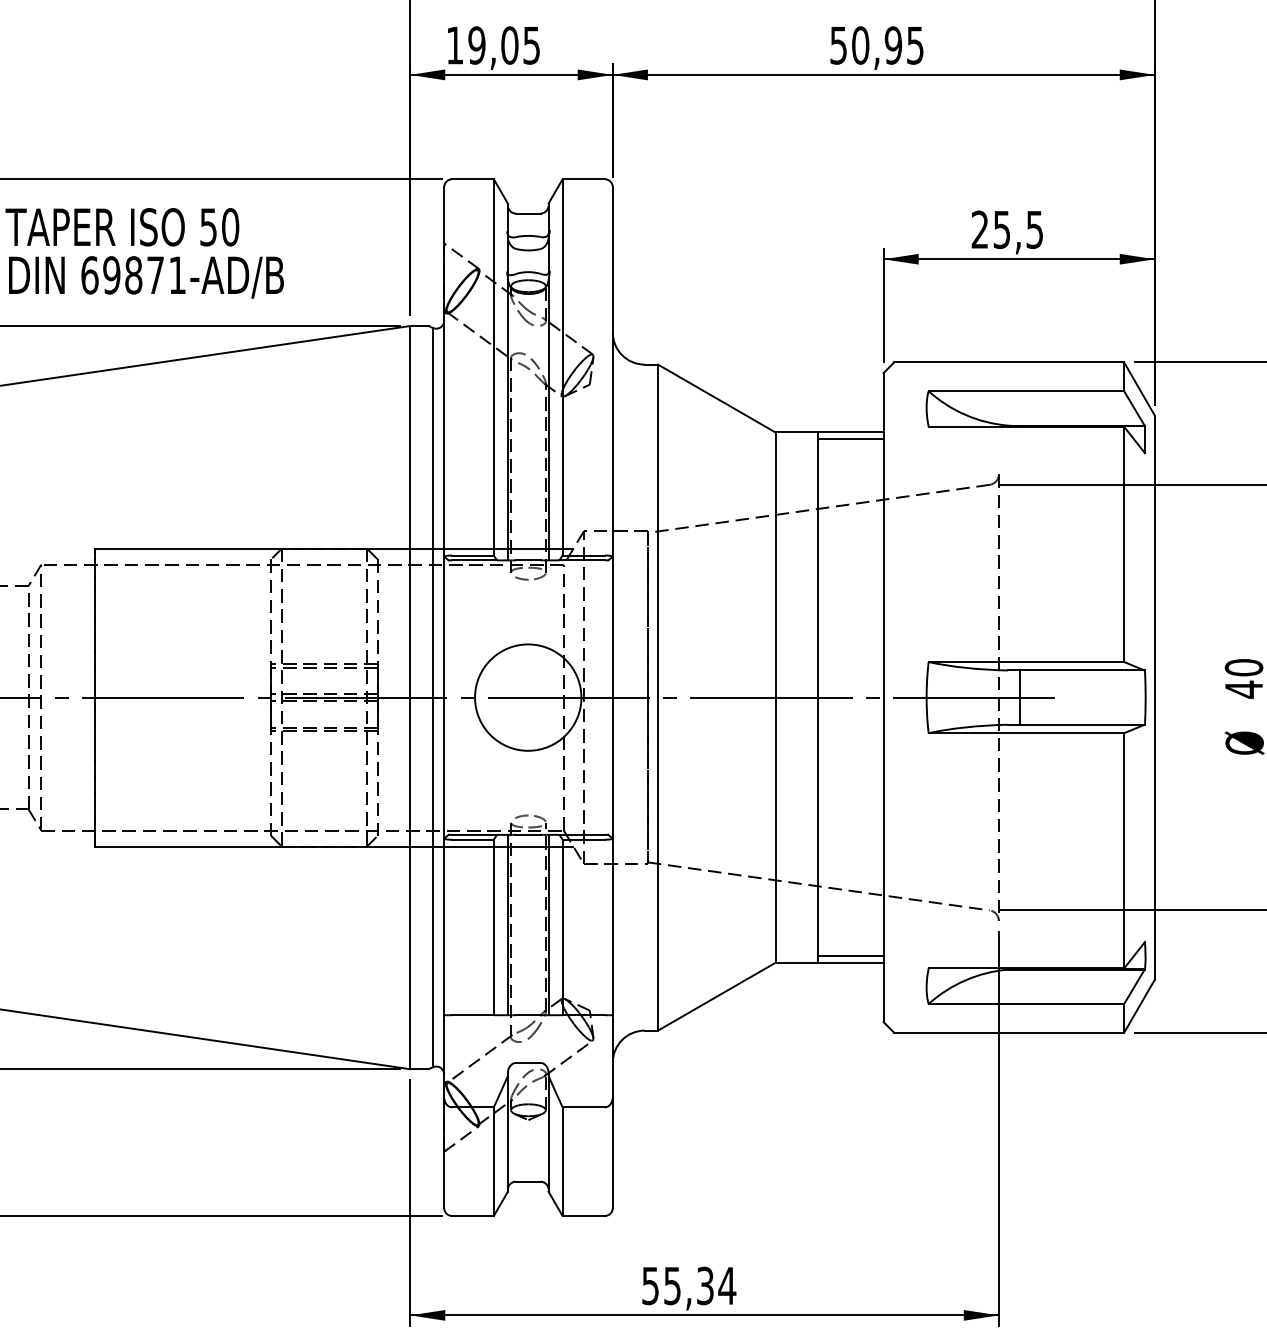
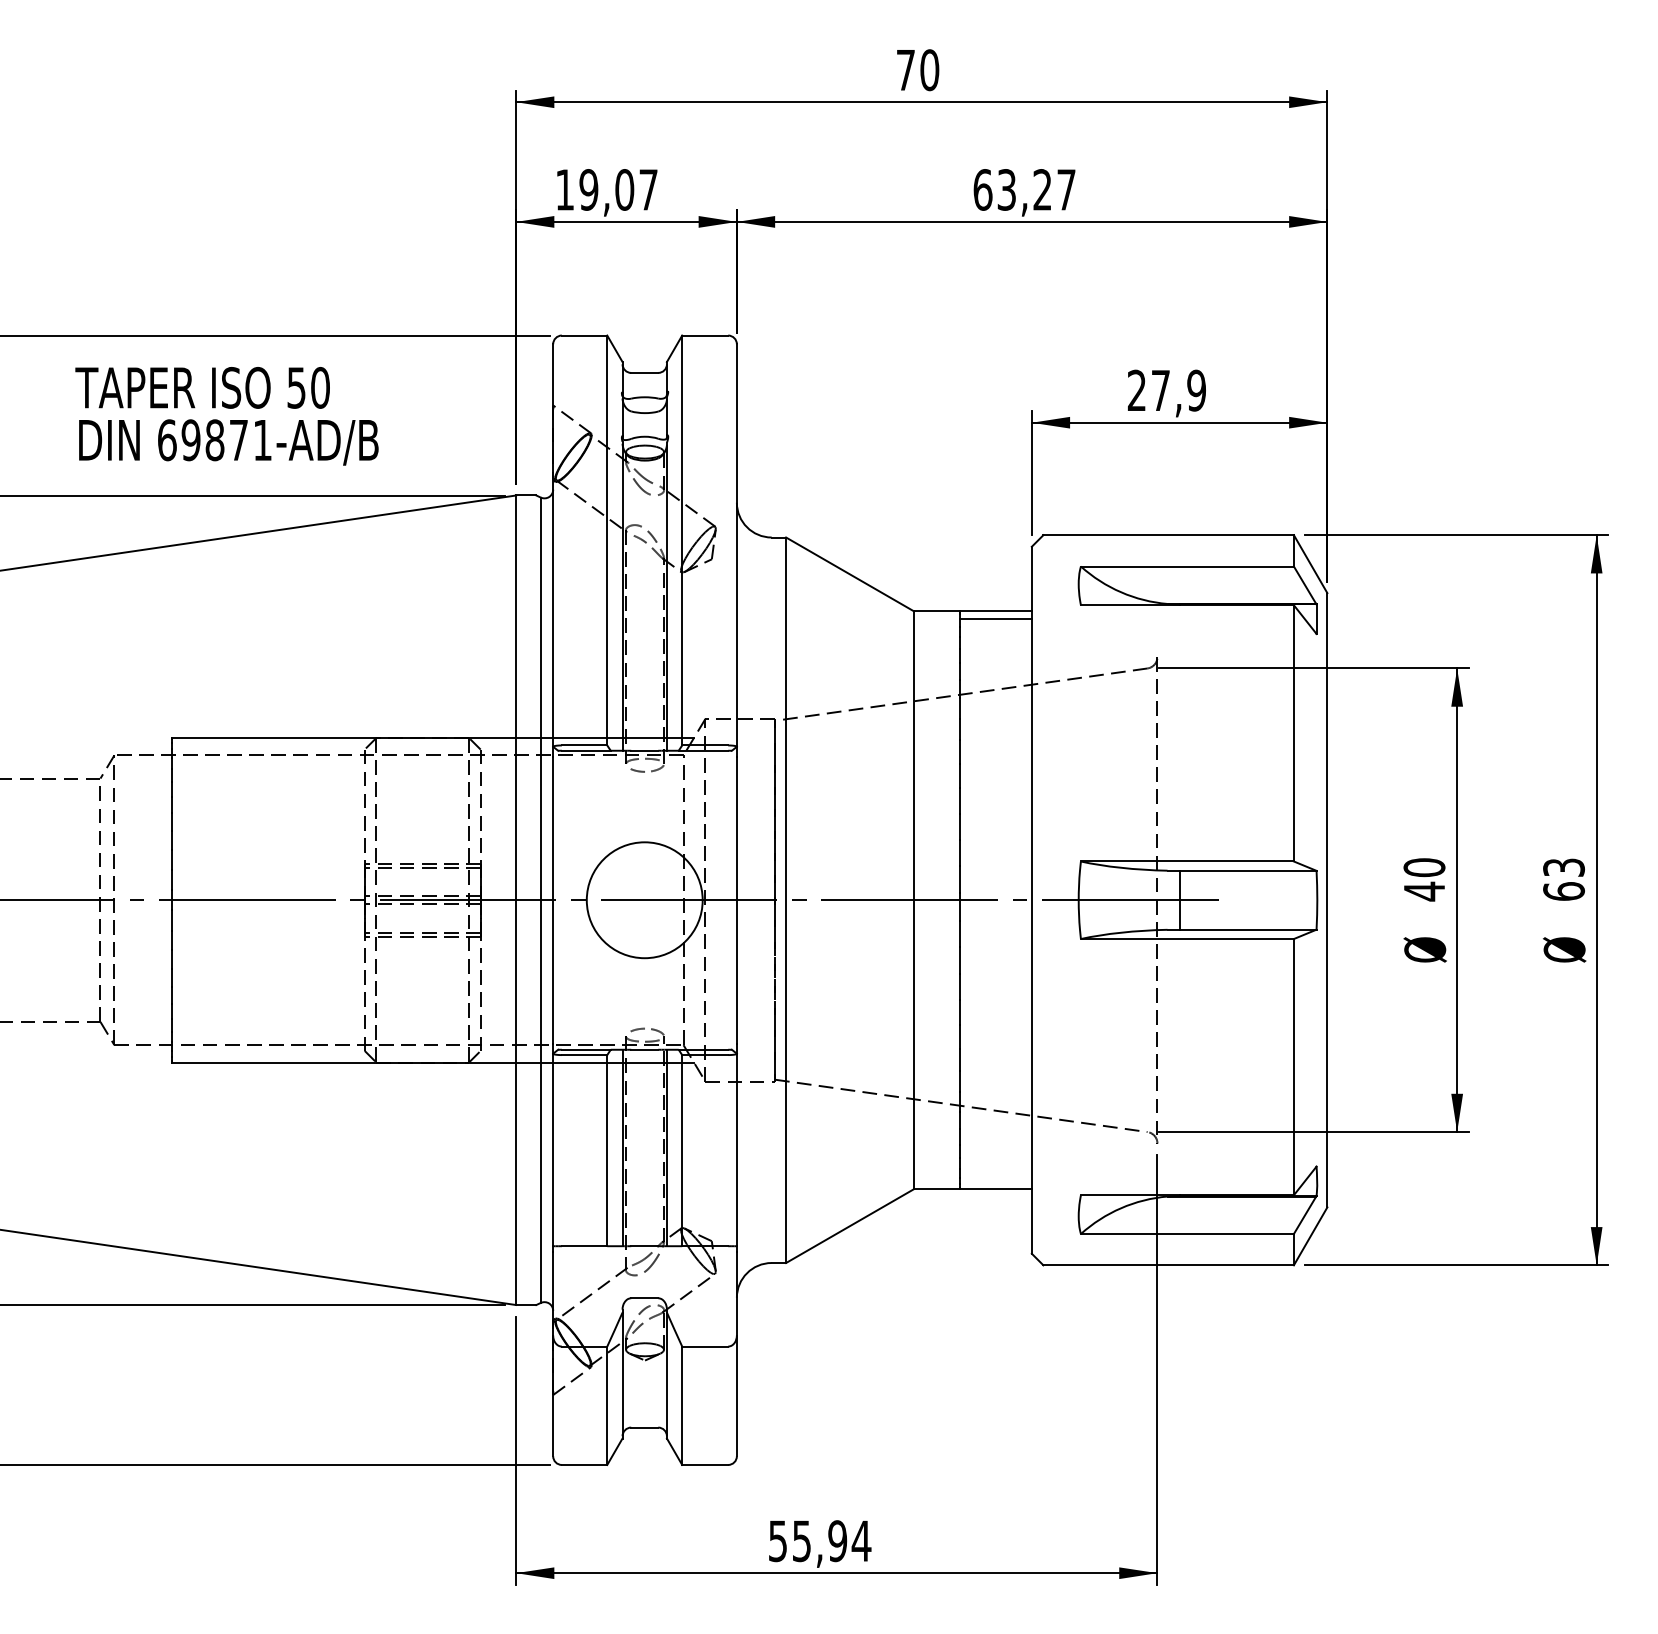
text: (531, 45) -> (648, 189), 19,05 -> 19,07
text: (876, 45) -> (1024, 189), 50,95 -> 63,27
text: (1018, 229) -> (1178, 390), 25,5 -> 27,9
line: (850, 955) -> (995, 1181), removed
text: (705, 1285) -> (837, 1540), 55,34 -> 55,94

